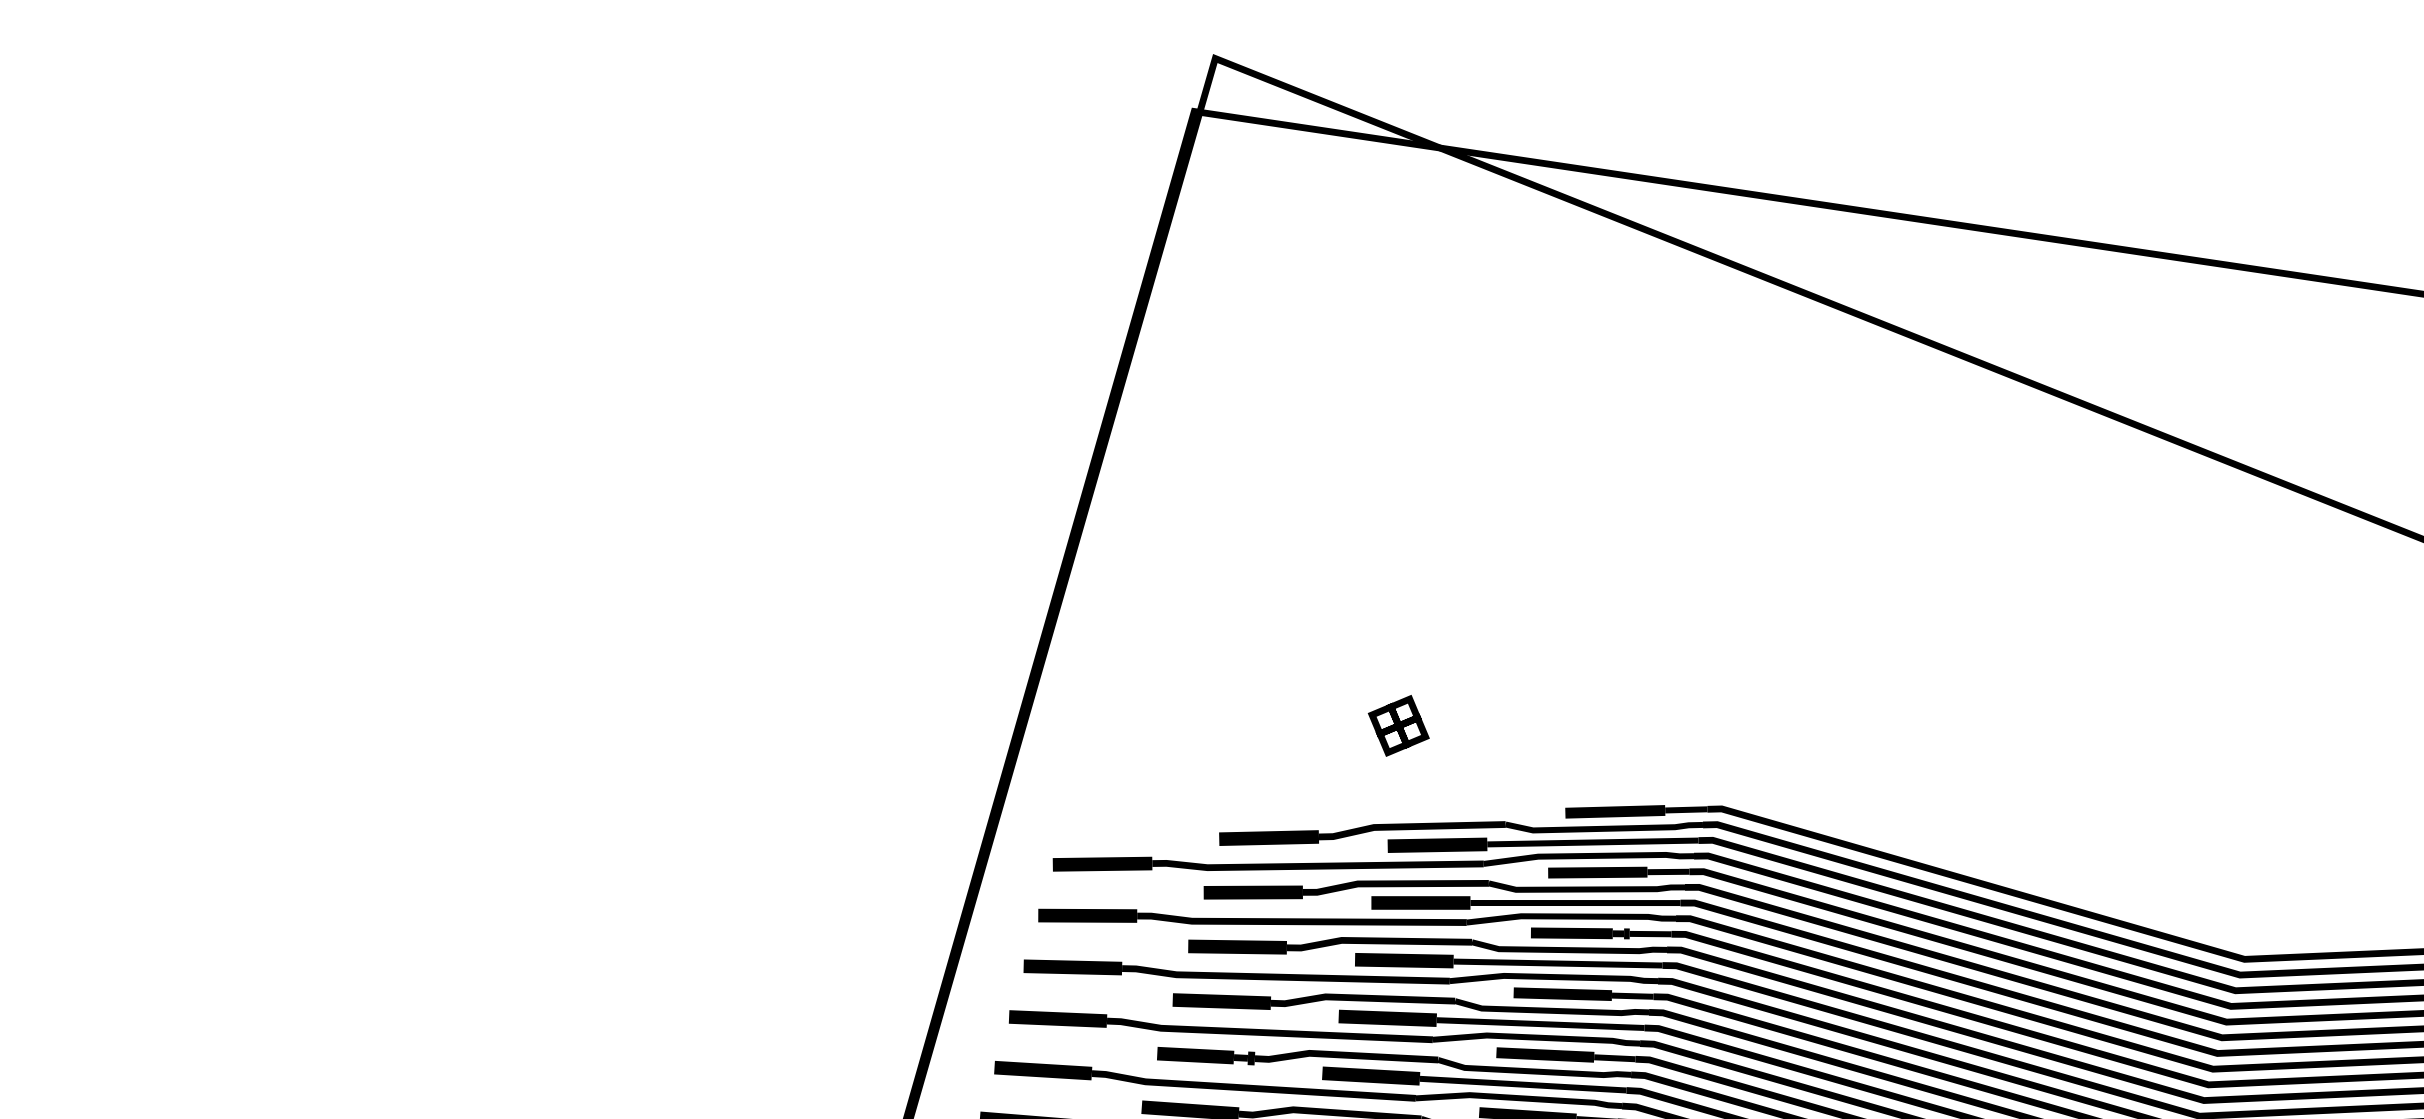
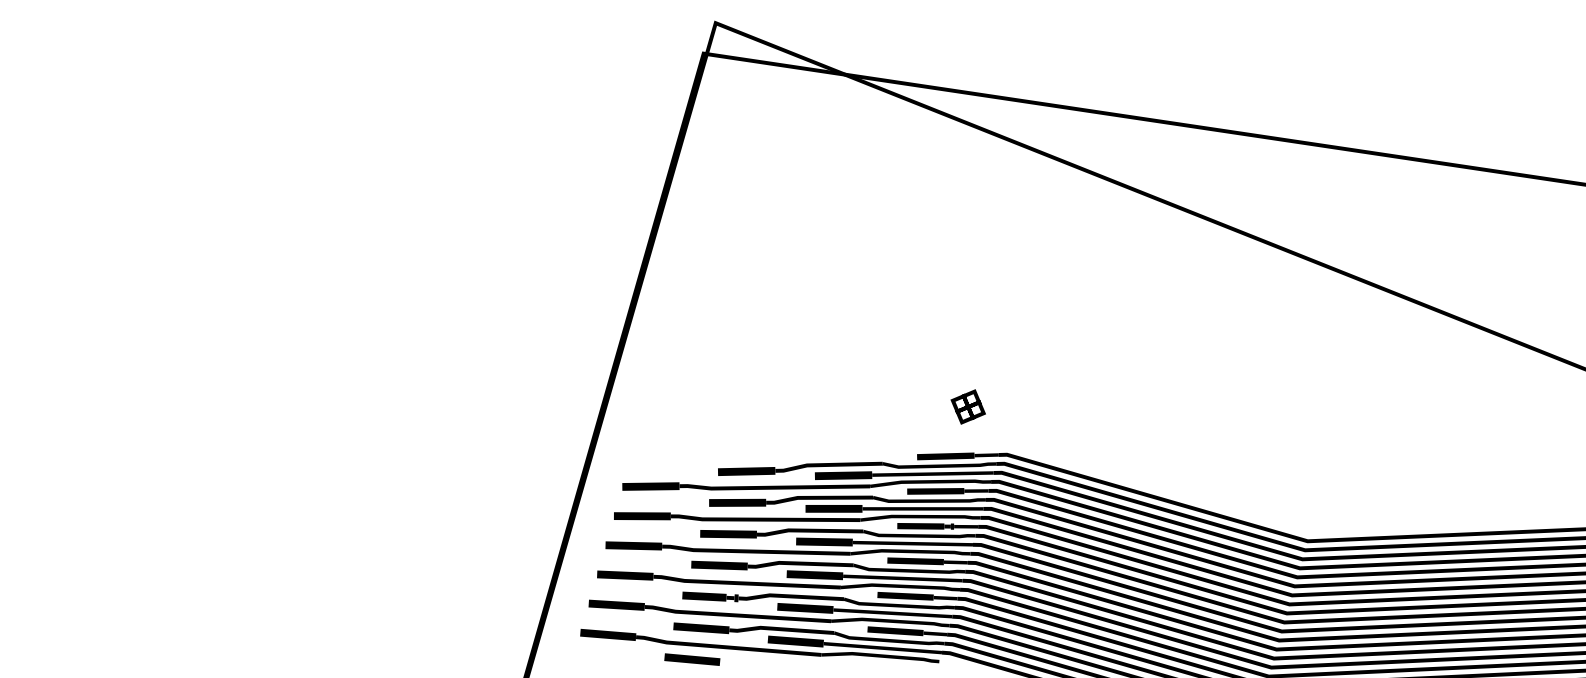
part: (1397, 725) -> (967, 406), moved

